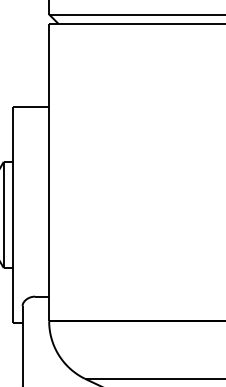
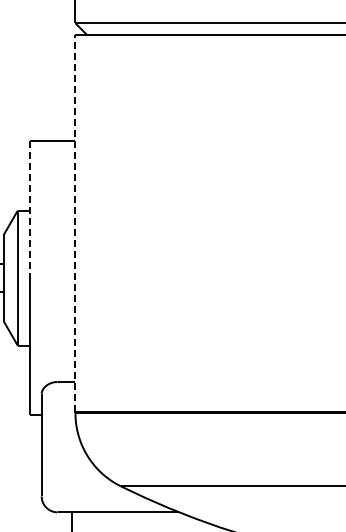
line: (13, 161) -> (29, 210), solid -> dashed
line: (49, 171) -> (75, 223), solid -> dashed

